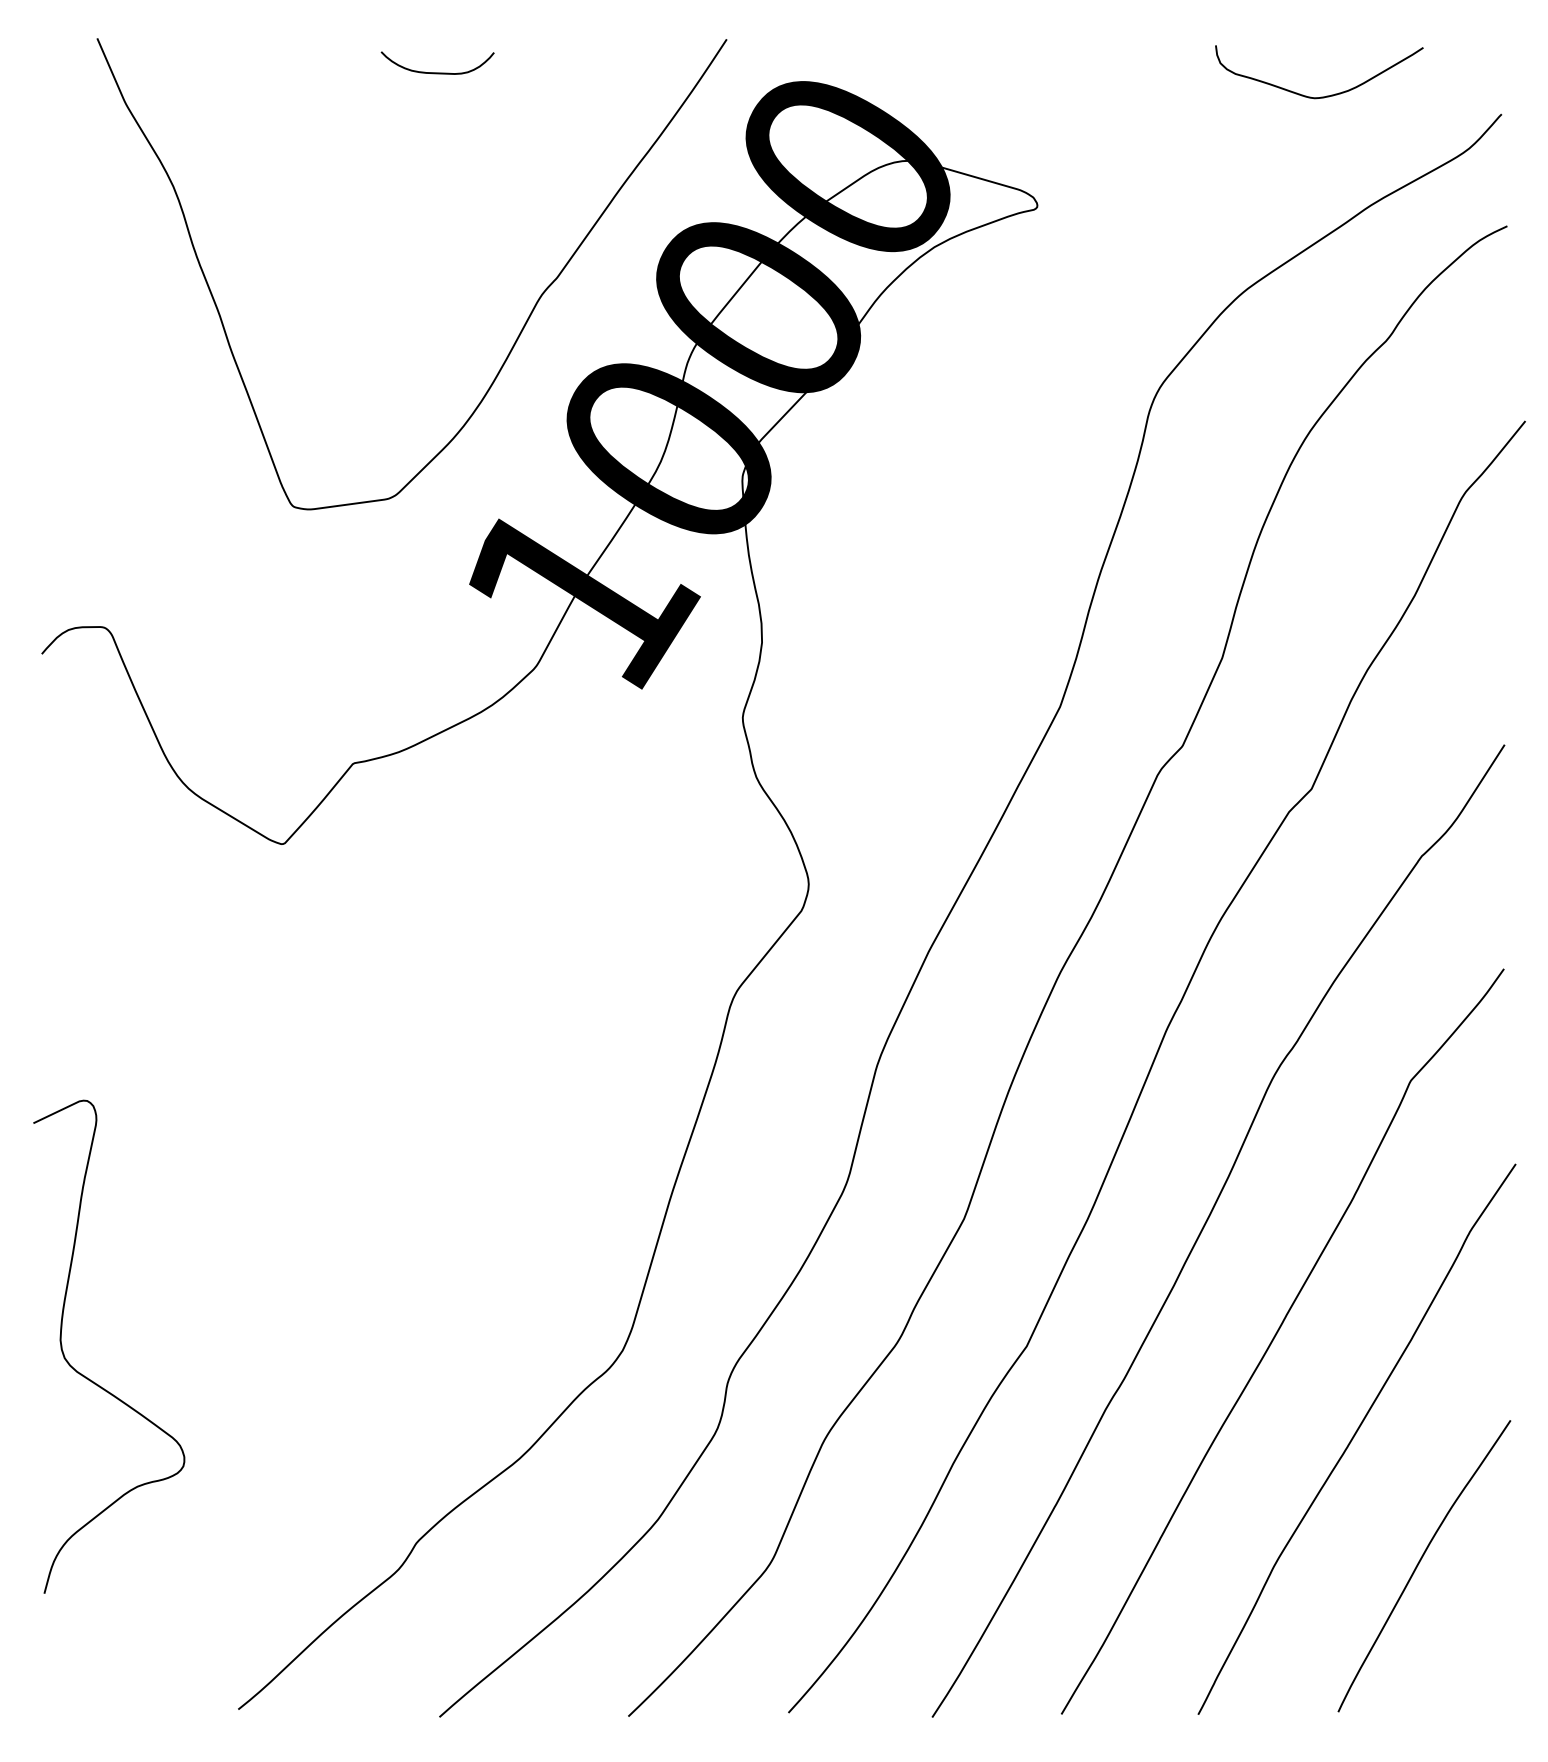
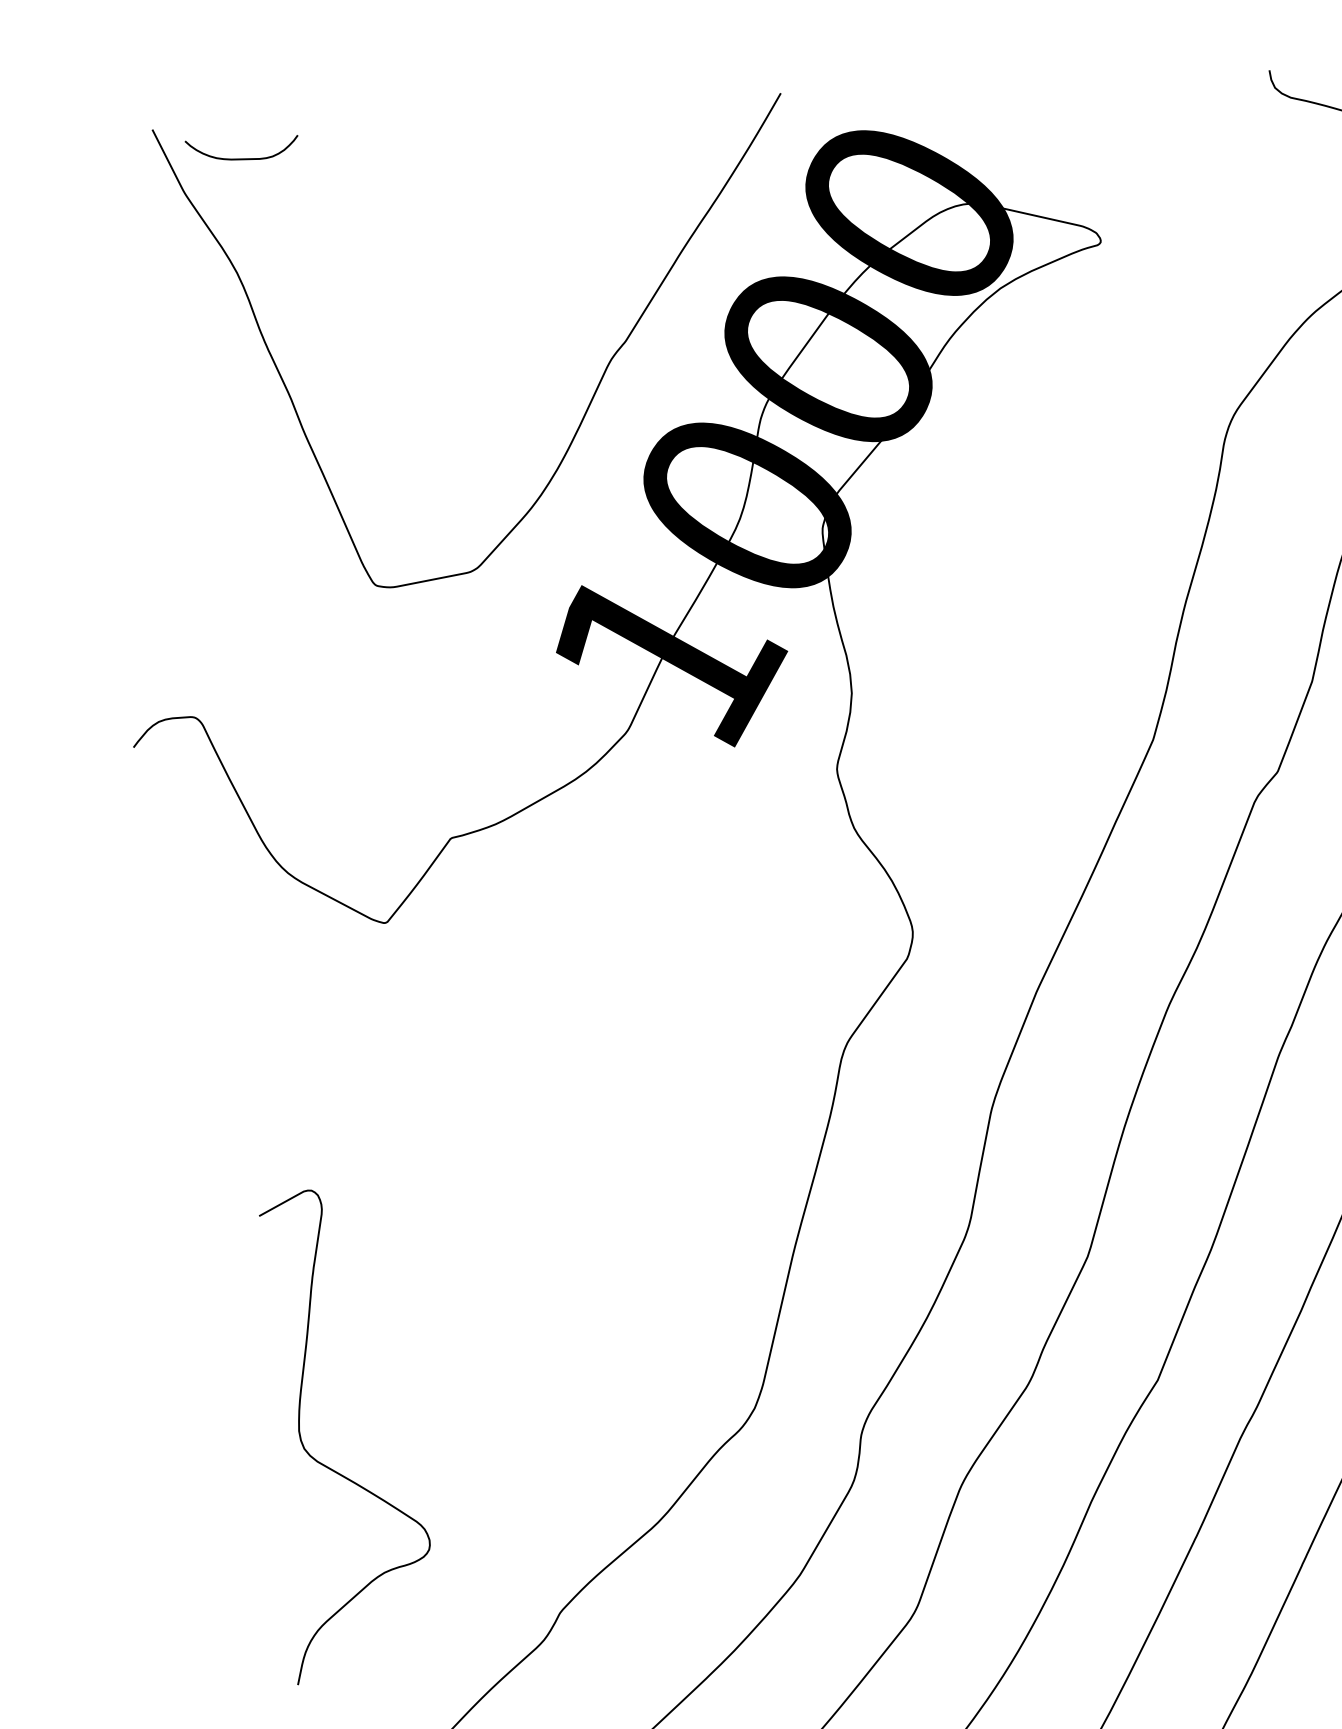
curve: (437, 72) -> (242, 158), moved
curve: (89, 1378) -> (330, 1467), moved

